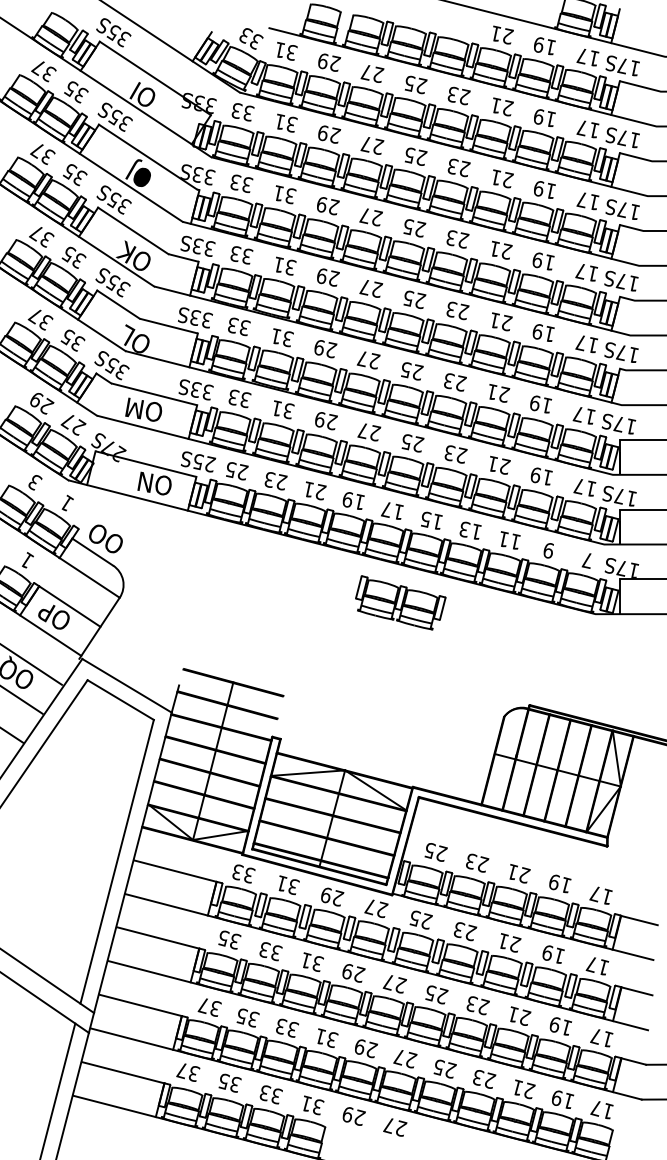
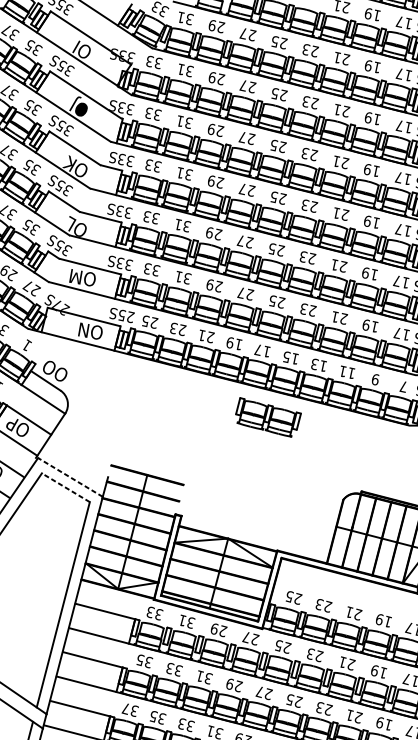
line: (126, 685) -> (70, 477), solid -> dashed
line: (120, 700) -> (65, 488), solid -> dashed

